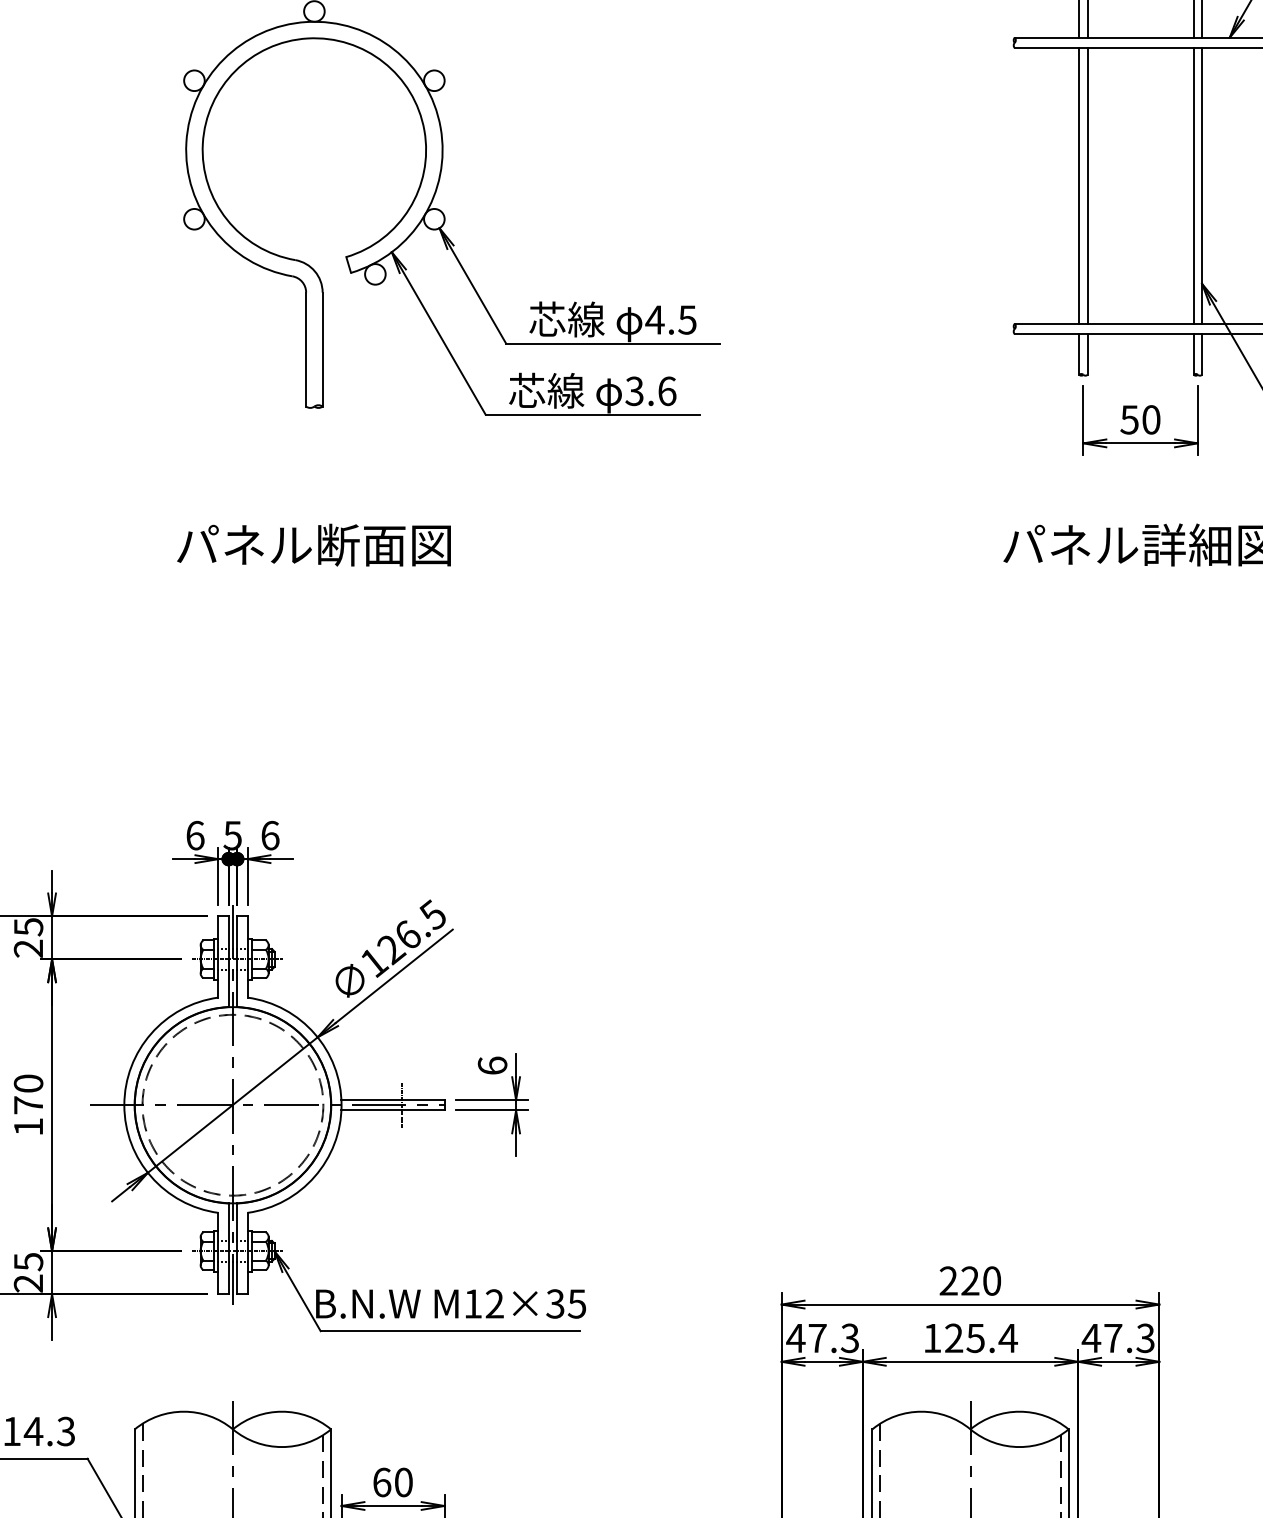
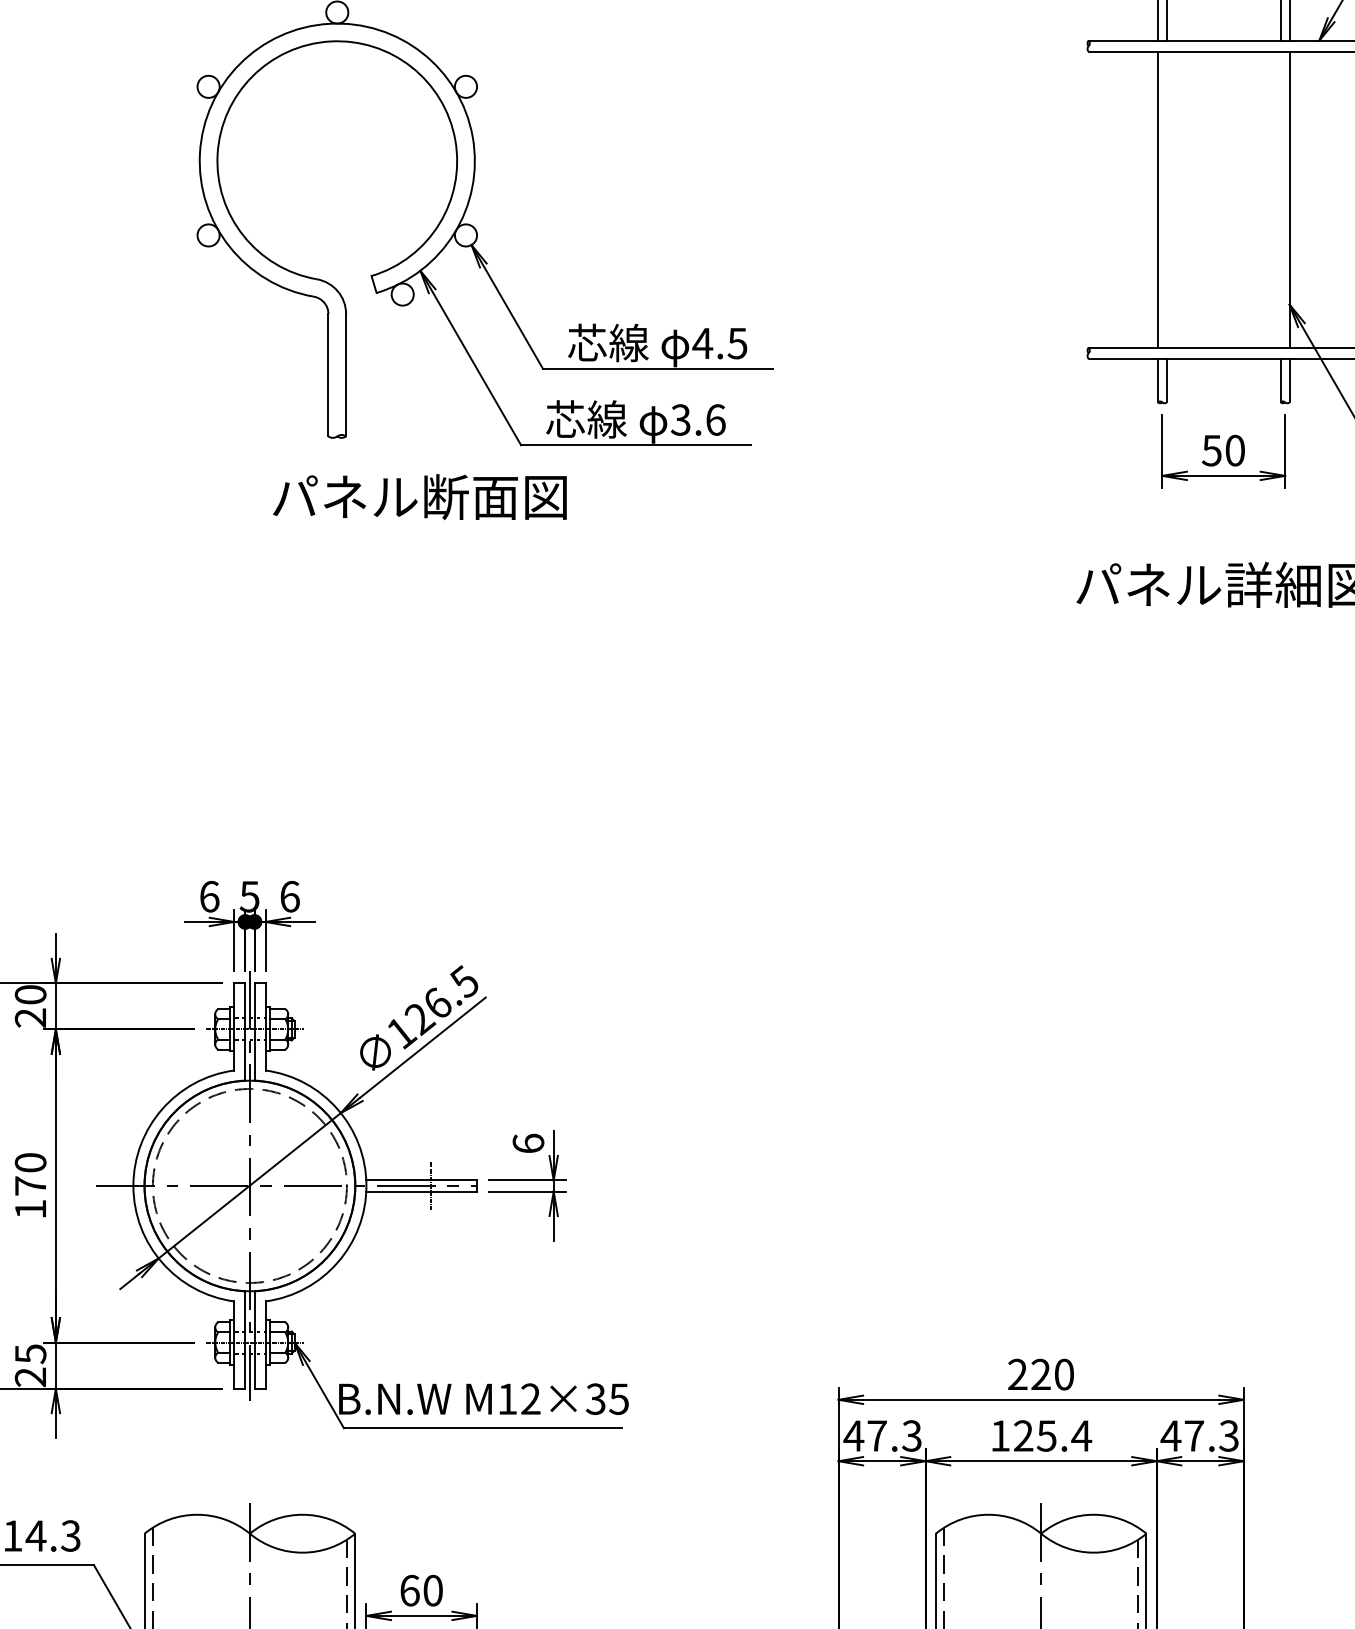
line: (1087, 185) -> (1166, 199), removed
line: (1193, 185) -> (1280, 199), removed
text: (313, 545) -> (419, 497), moved
text: (28, 926) -> (30, 994), 25 -> 20

